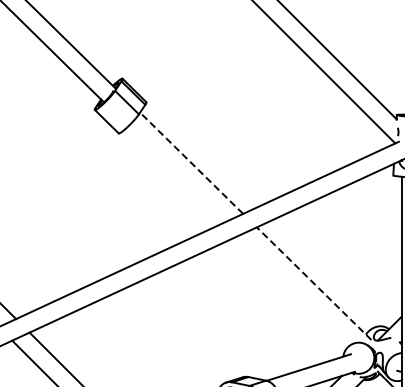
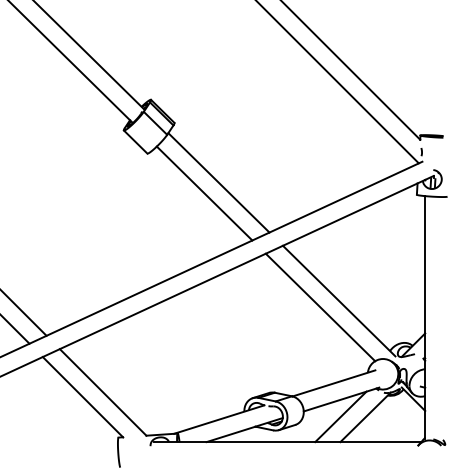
line: (191, 162) -> (218, 182), dashed -> solid
line: (176, 174) -> (204, 193), added
line: (314, 284) -> (339, 301), dashed -> solid
line: (295, 290) -> (320, 307), added

